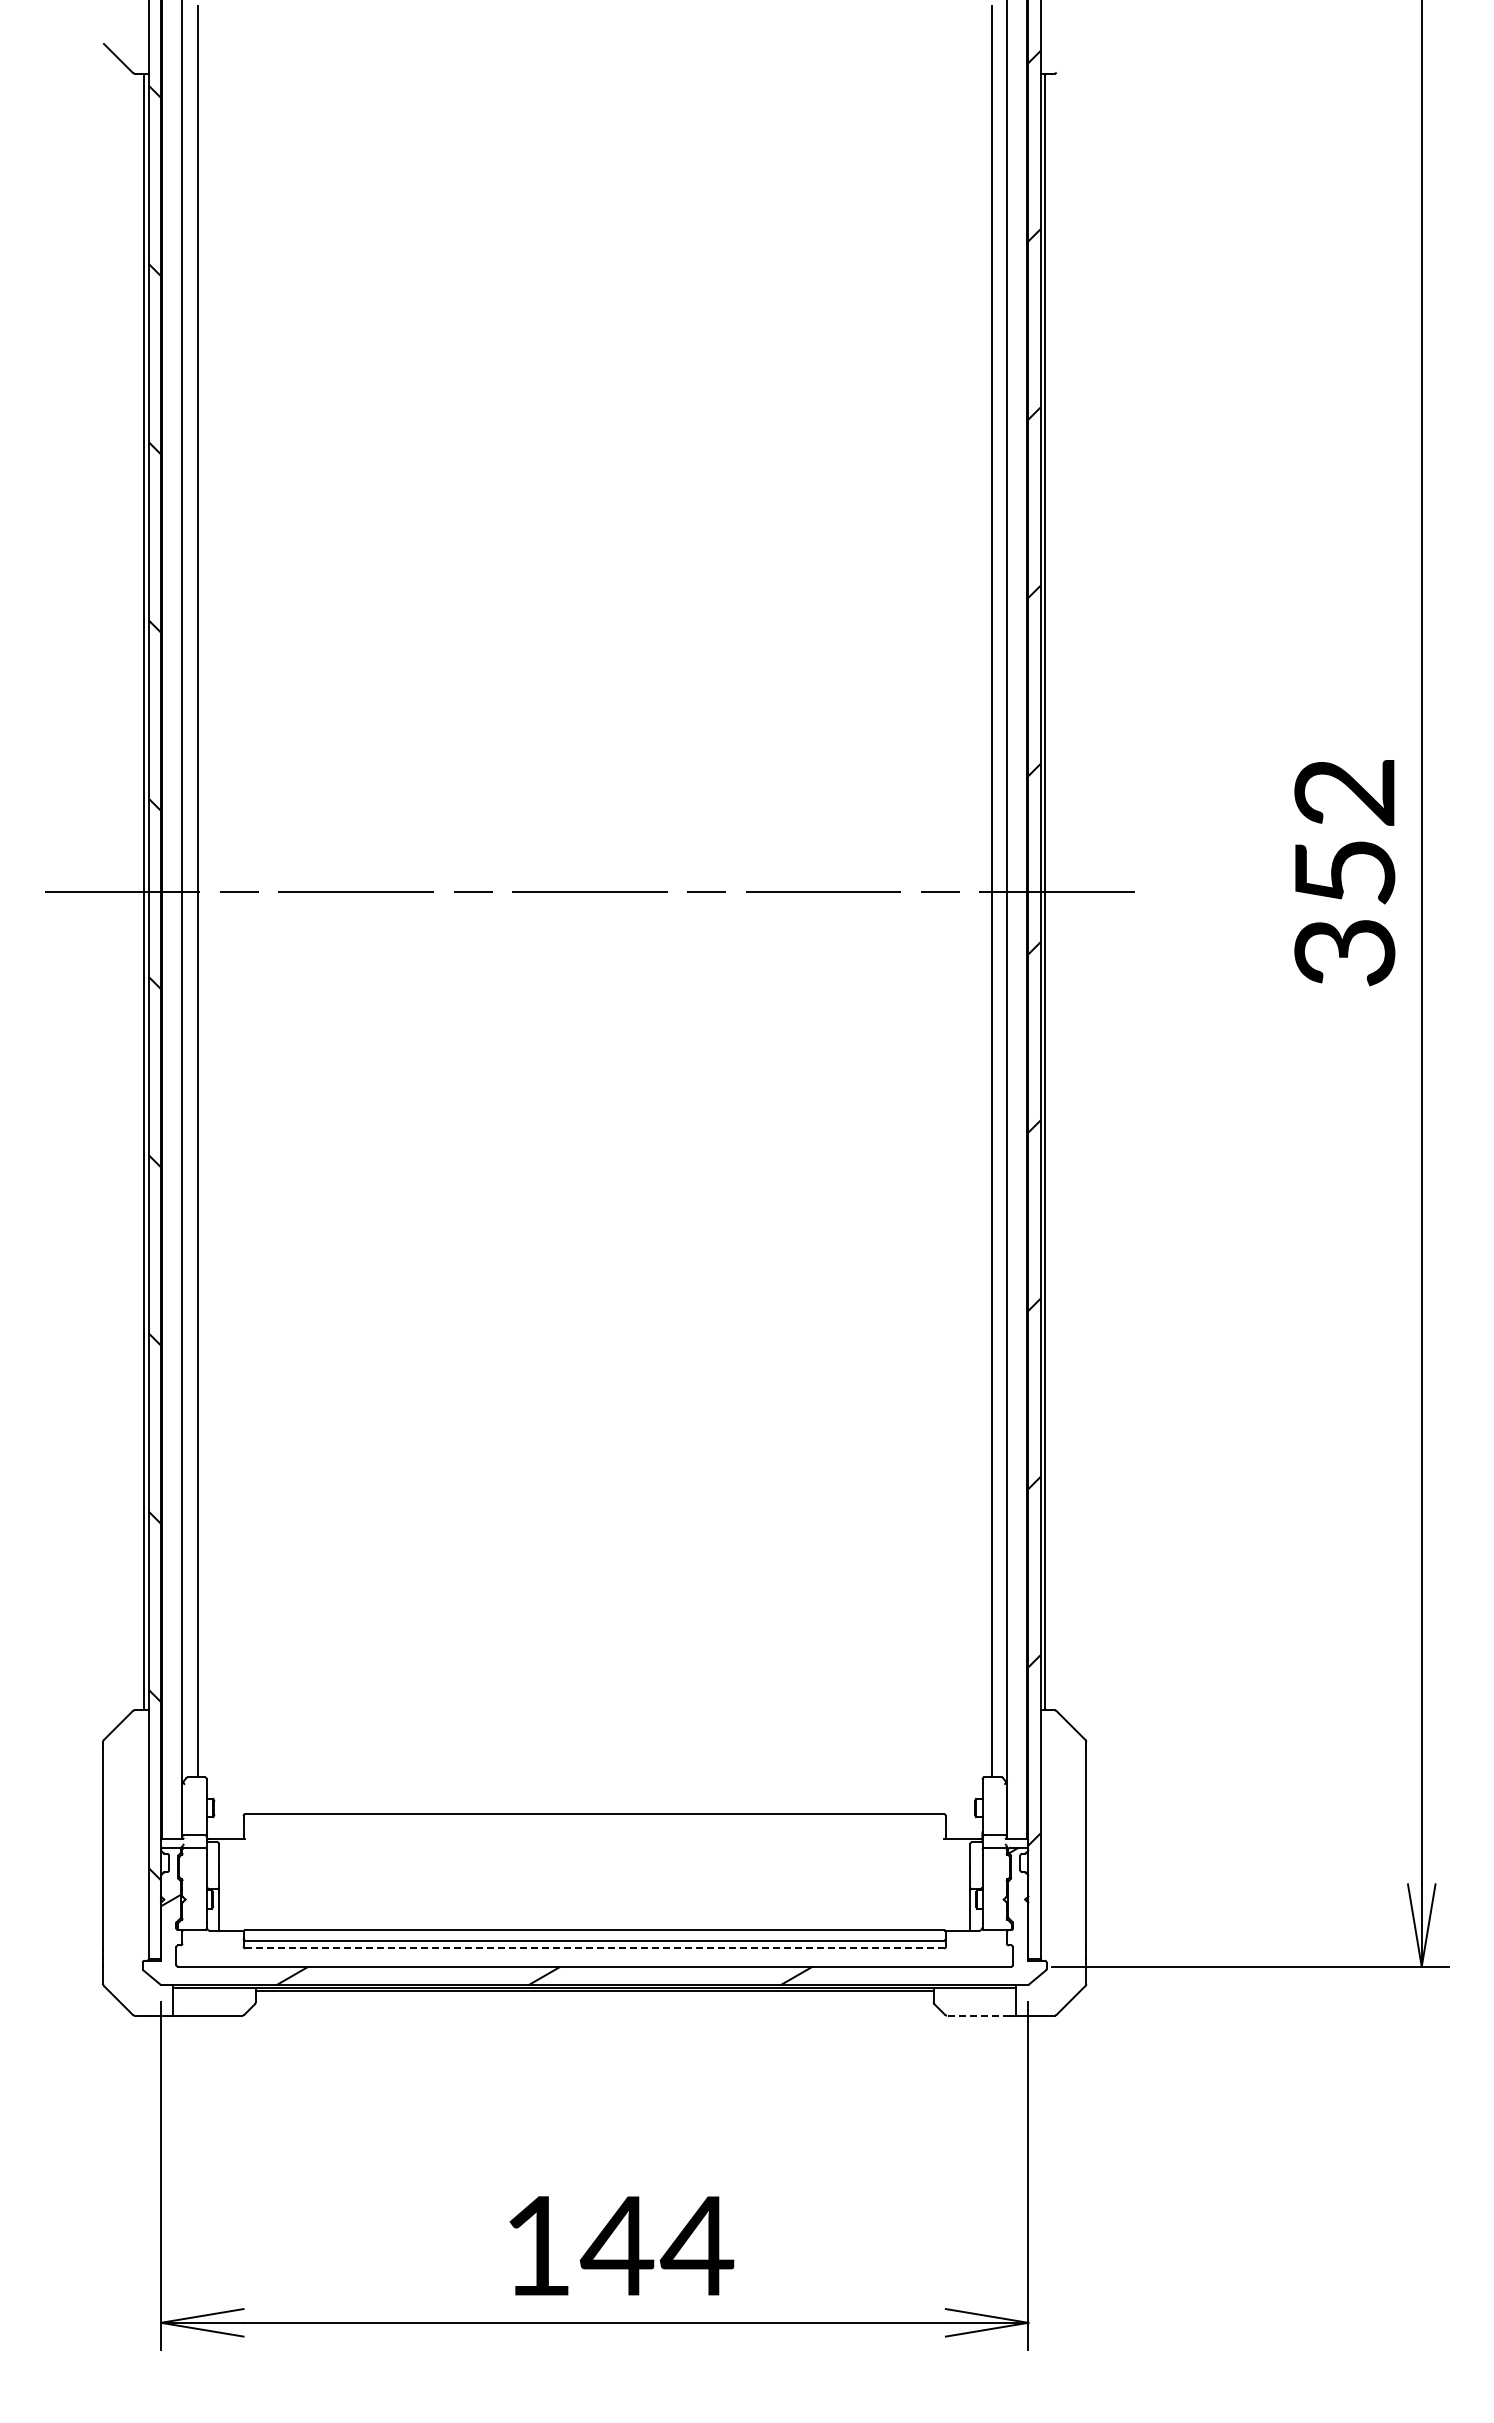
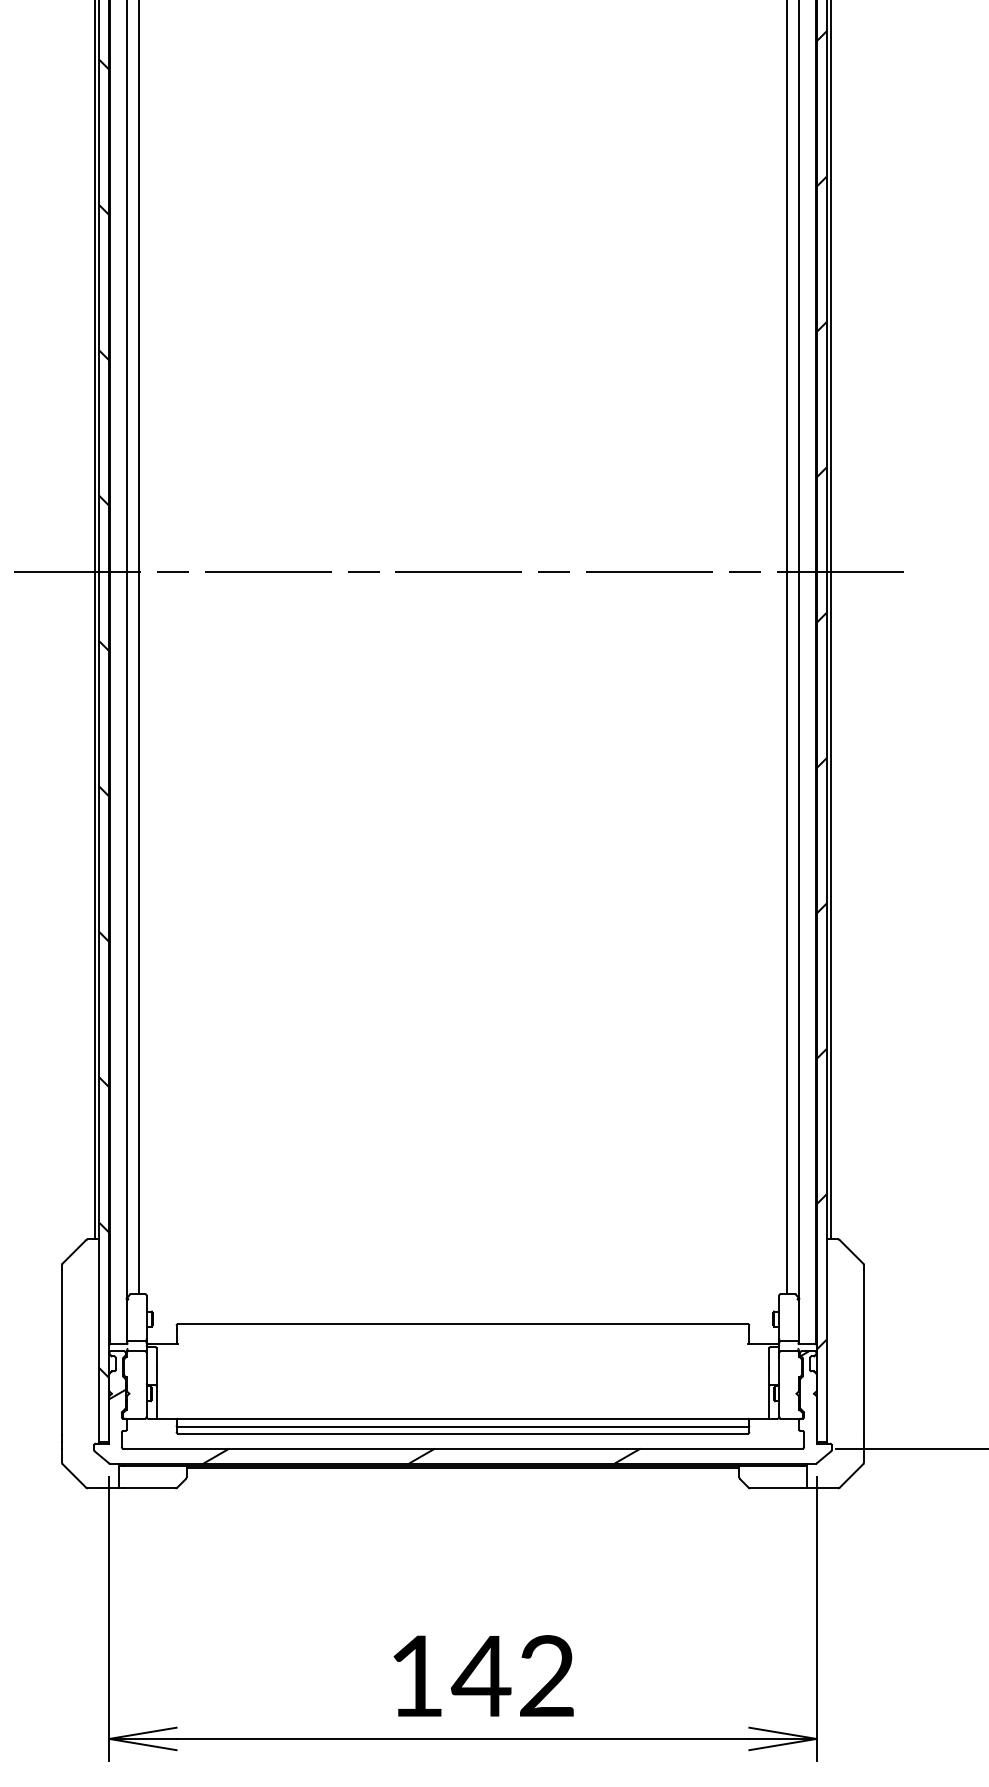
line: (595, 1948) -> (463, 1433), dashed -> solid
line: (978, 2015) -> (775, 1488), dashed -> solid
text: (696, 2245) -> (545, 1675), 144 -> 142

